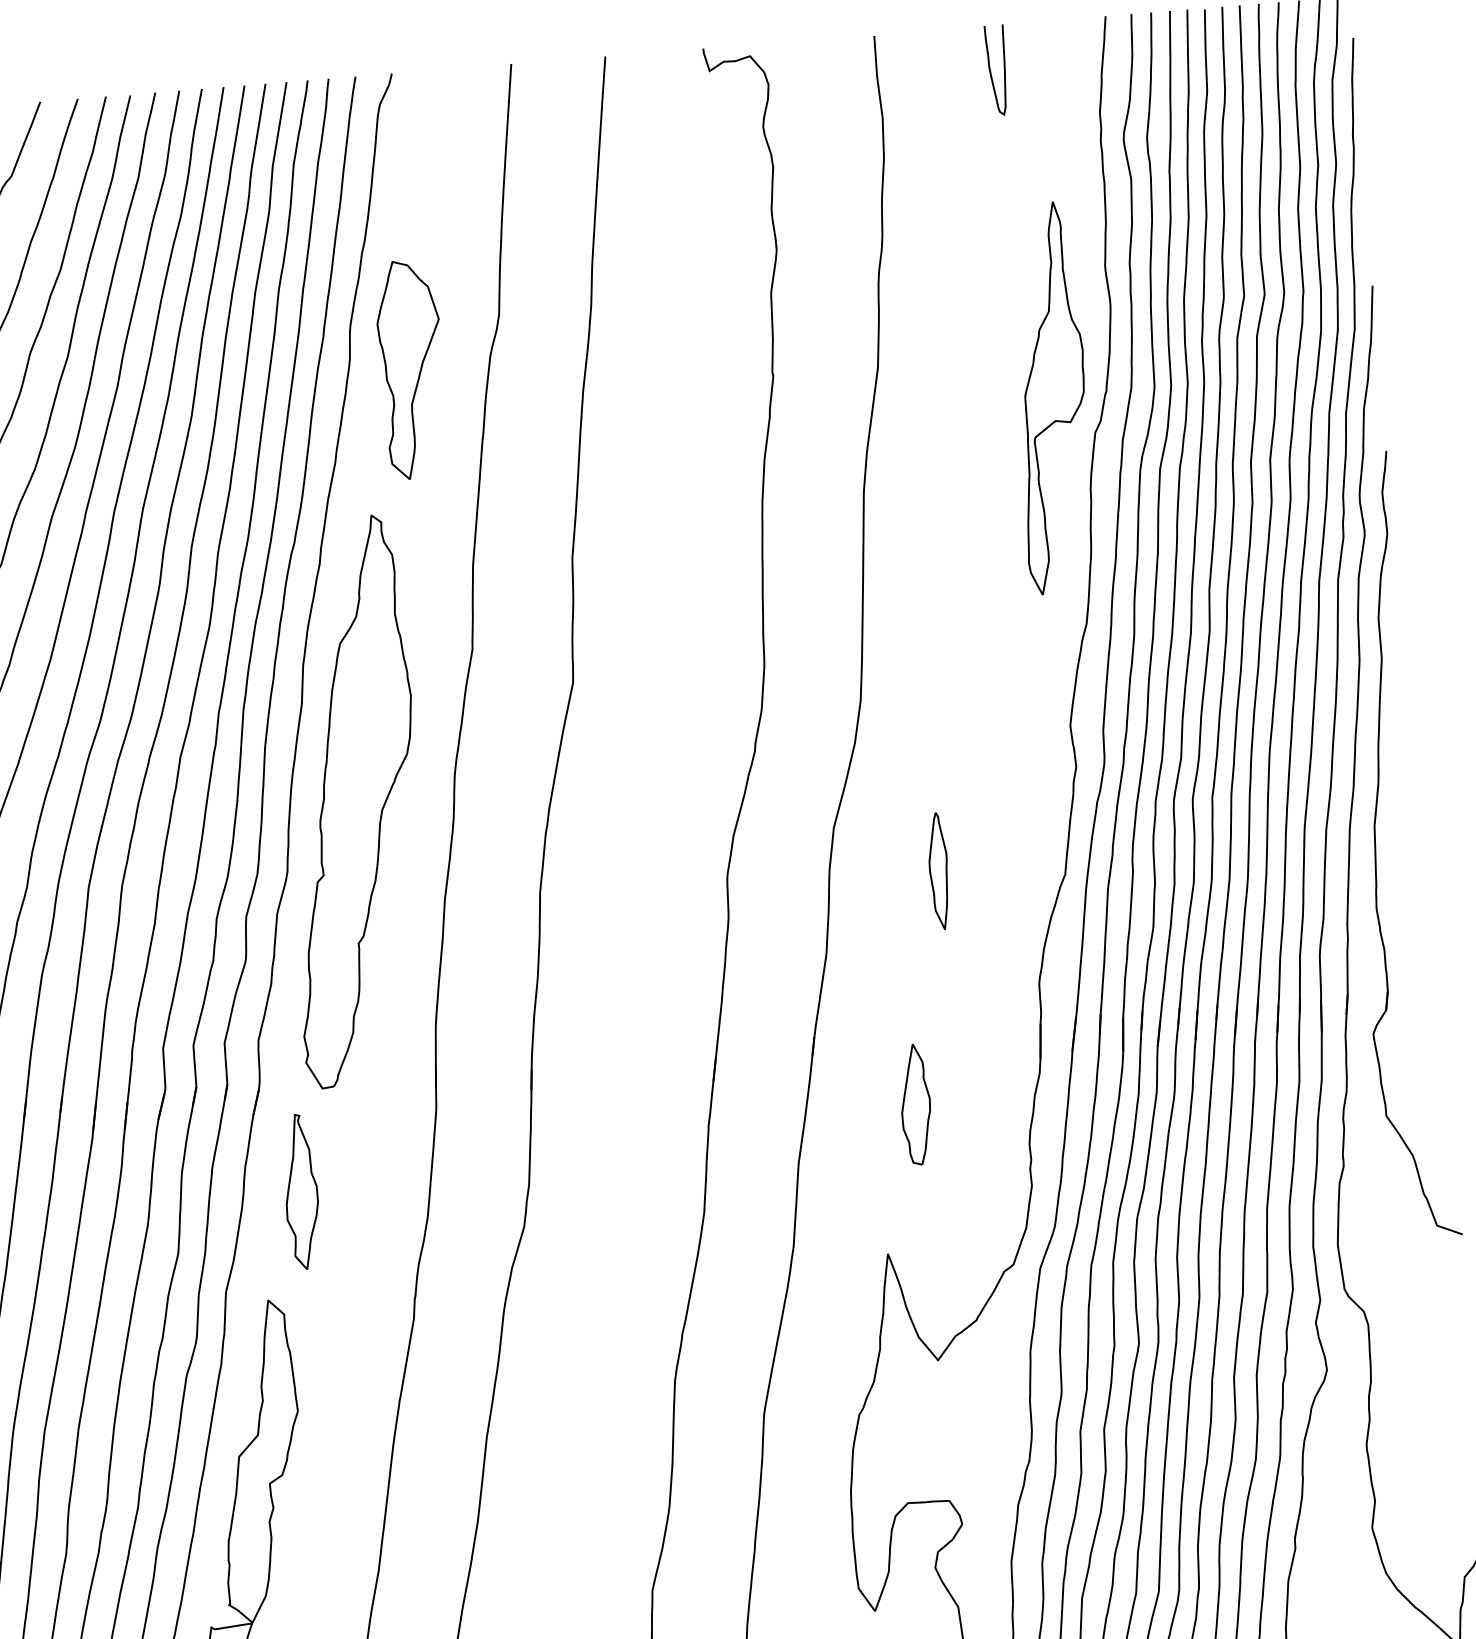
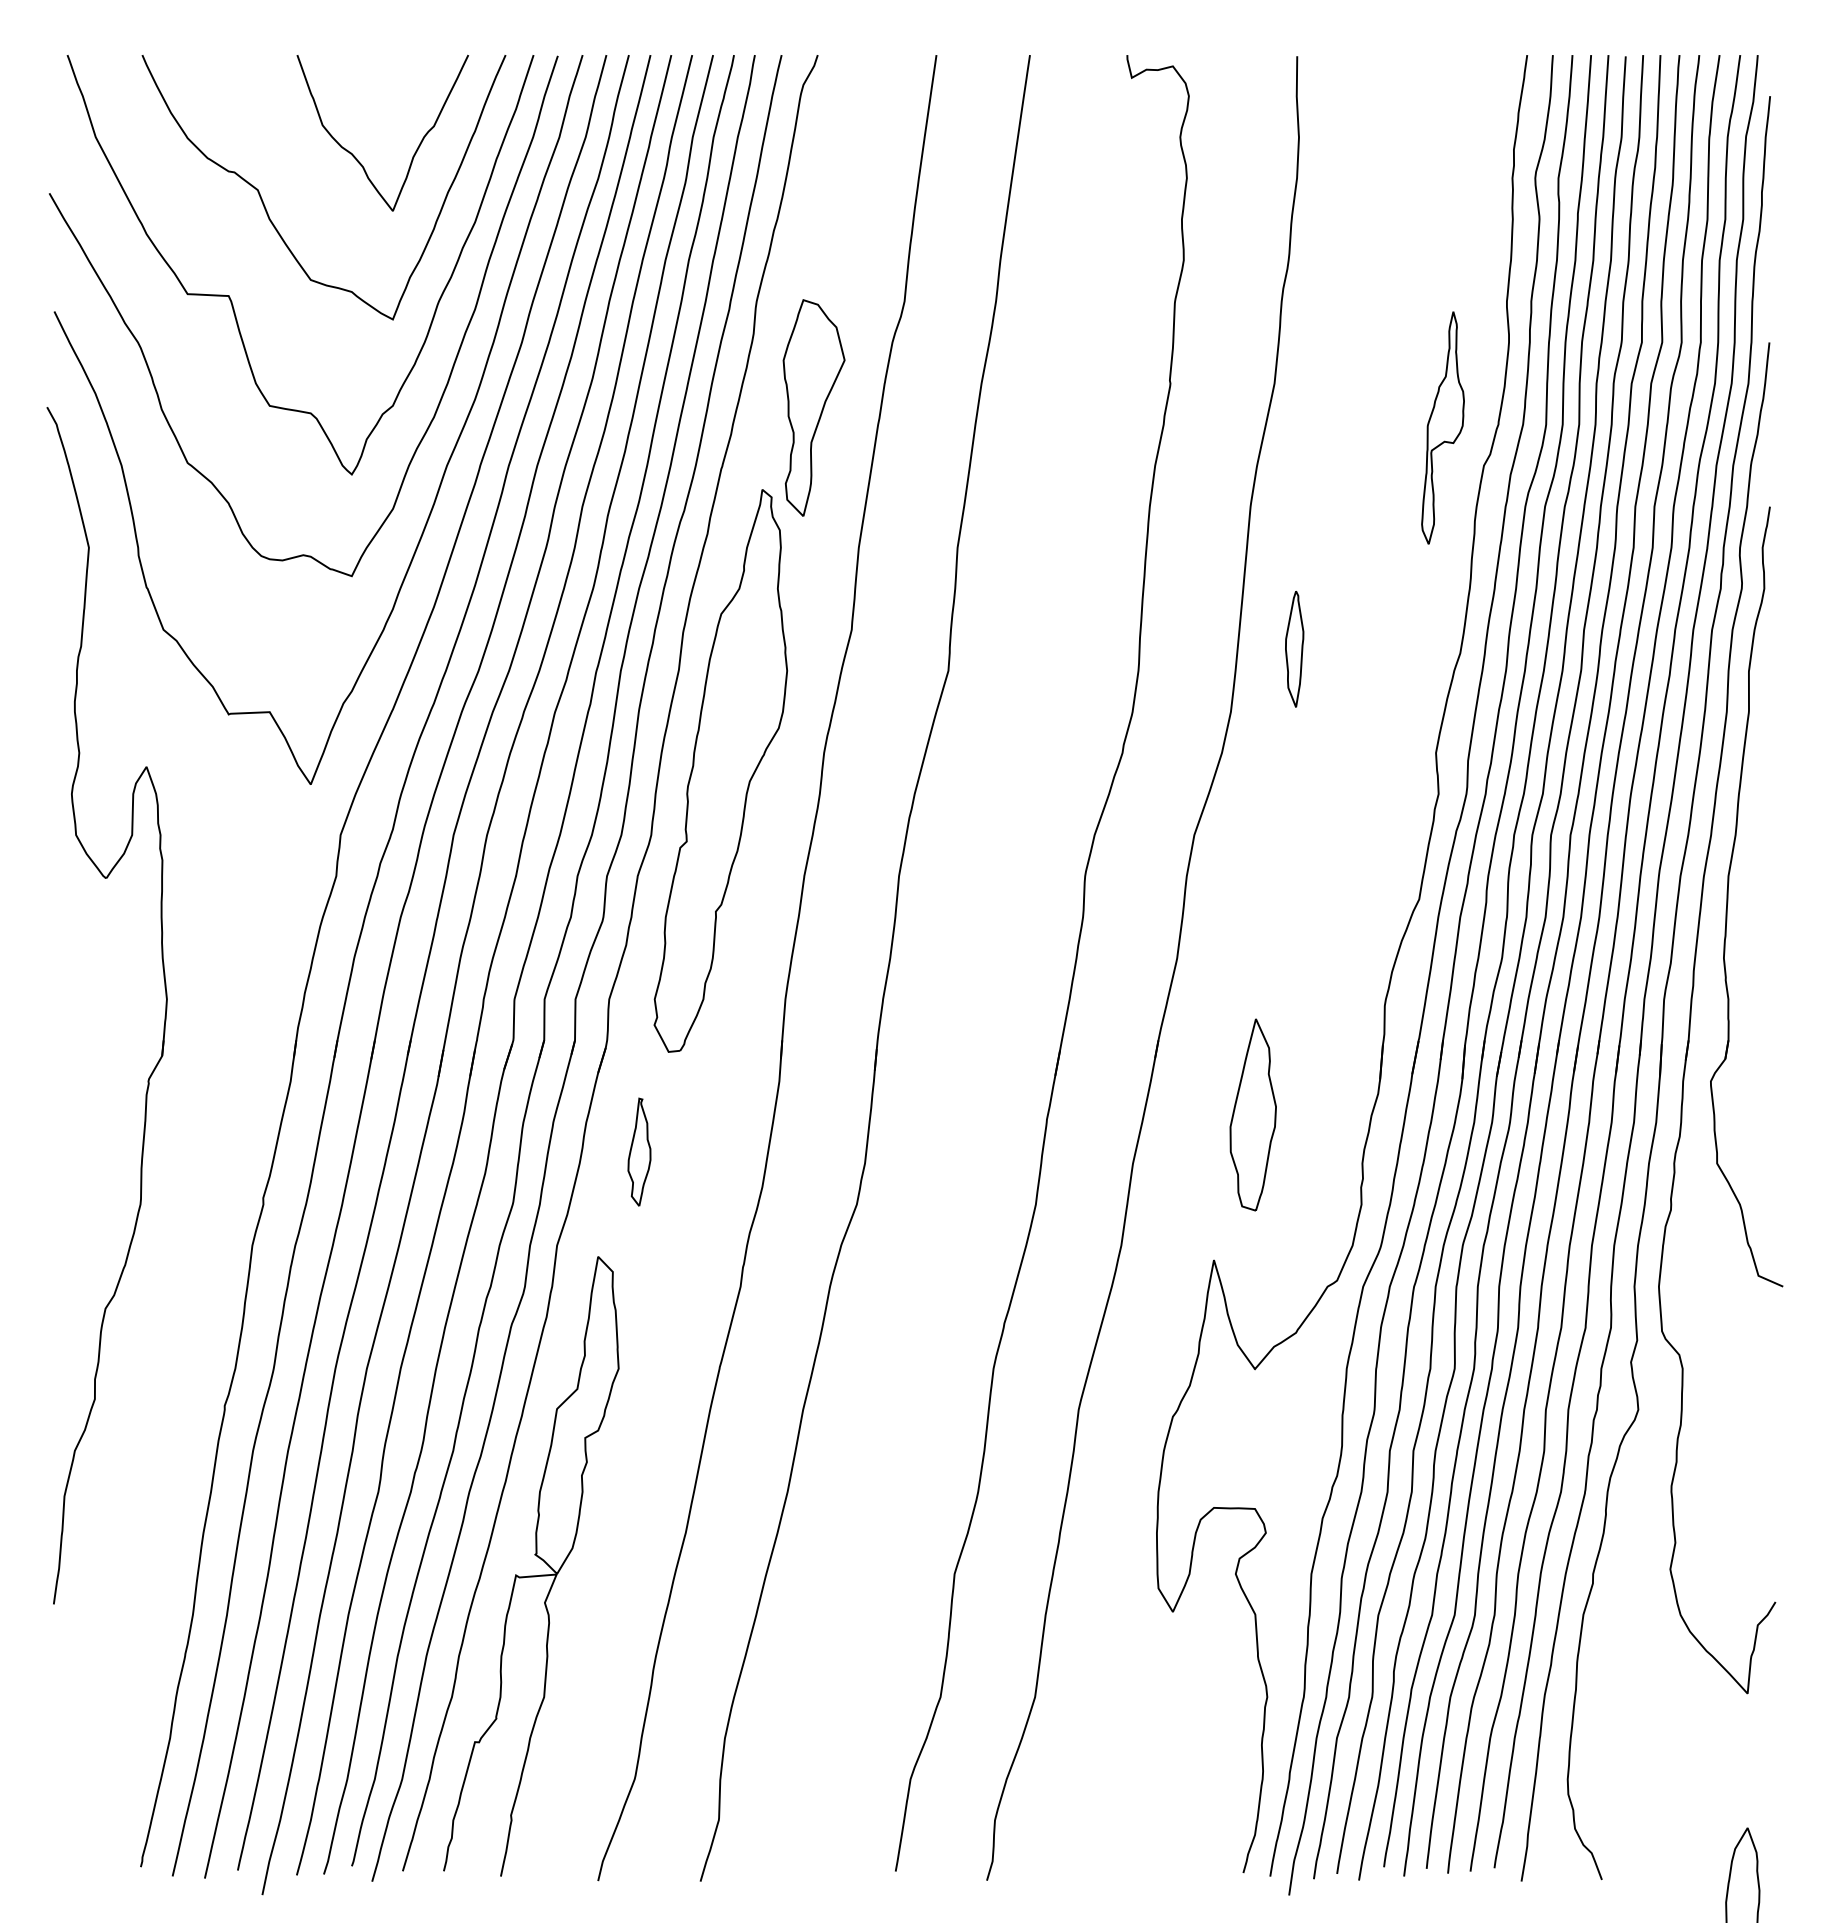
curve: (992, 74) -> (1410, 103), removed
part: (411, 369) -> (813, 407), moved
part: (1050, 397) -> (1442, 427), size x0.6
part: (938, 871) -> (1294, 649), moved
part: (915, 1104) -> (1253, 1114), size x1.6
part: (301, 1191) -> (639, 1151), size x0.7

